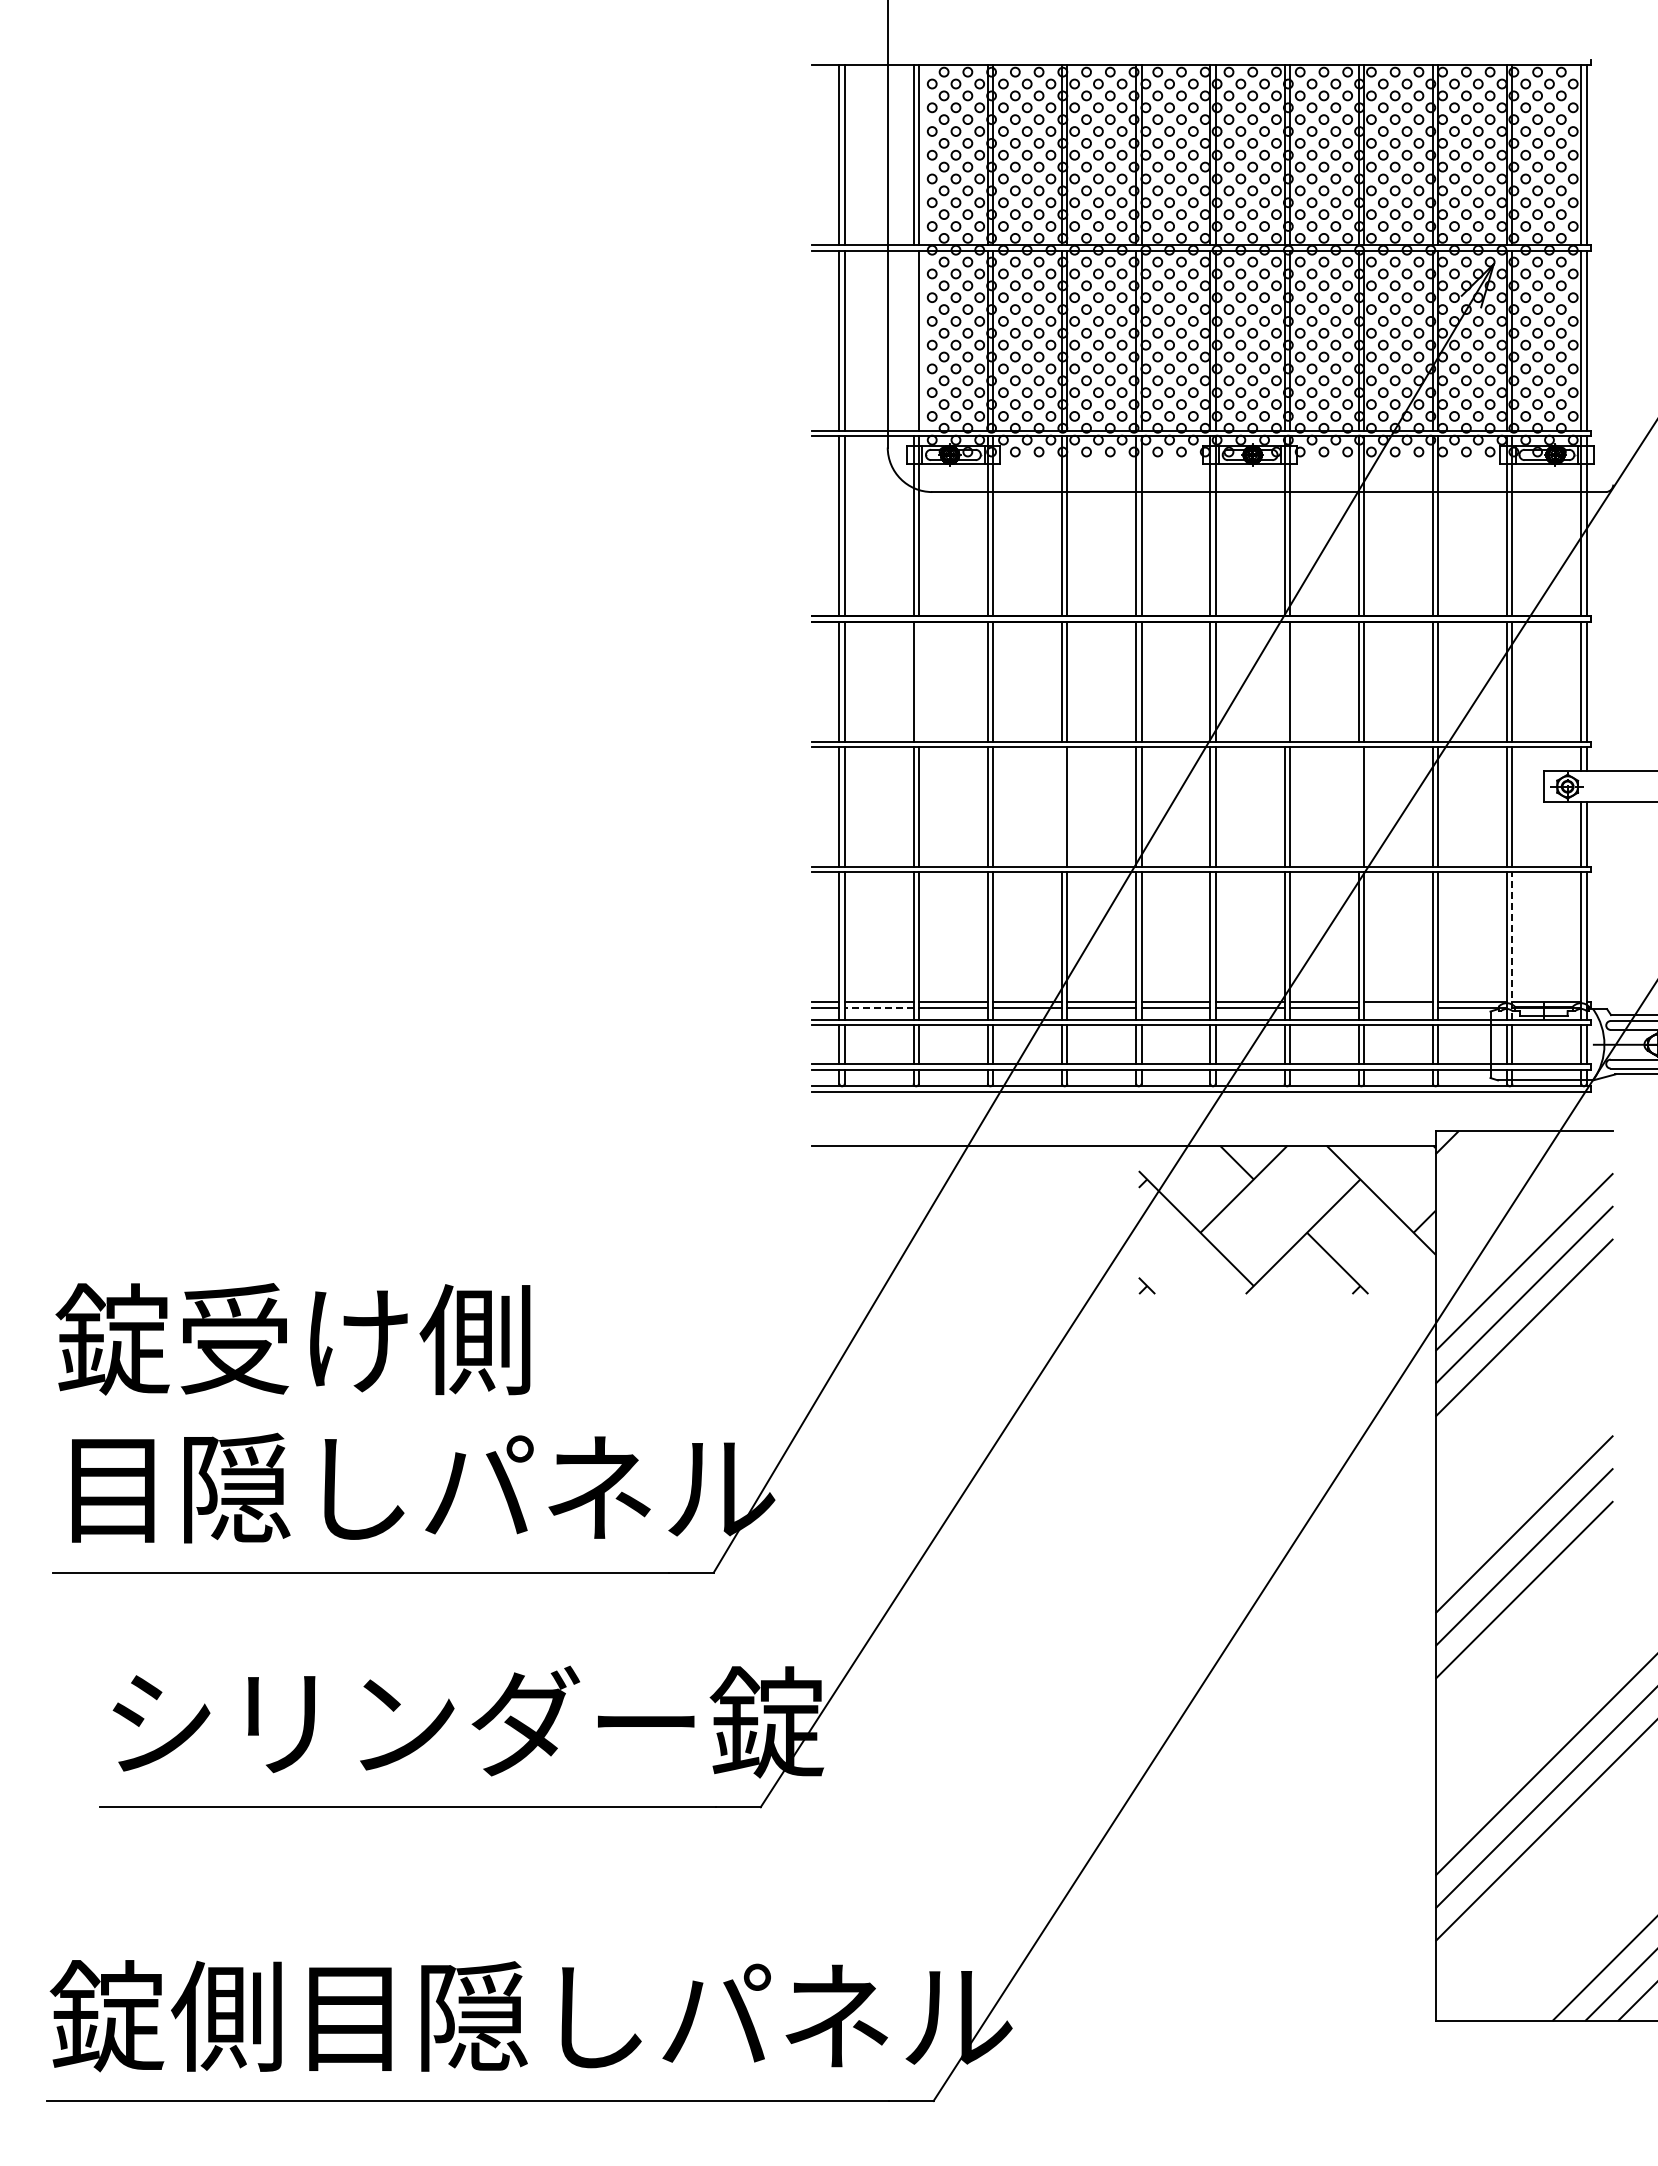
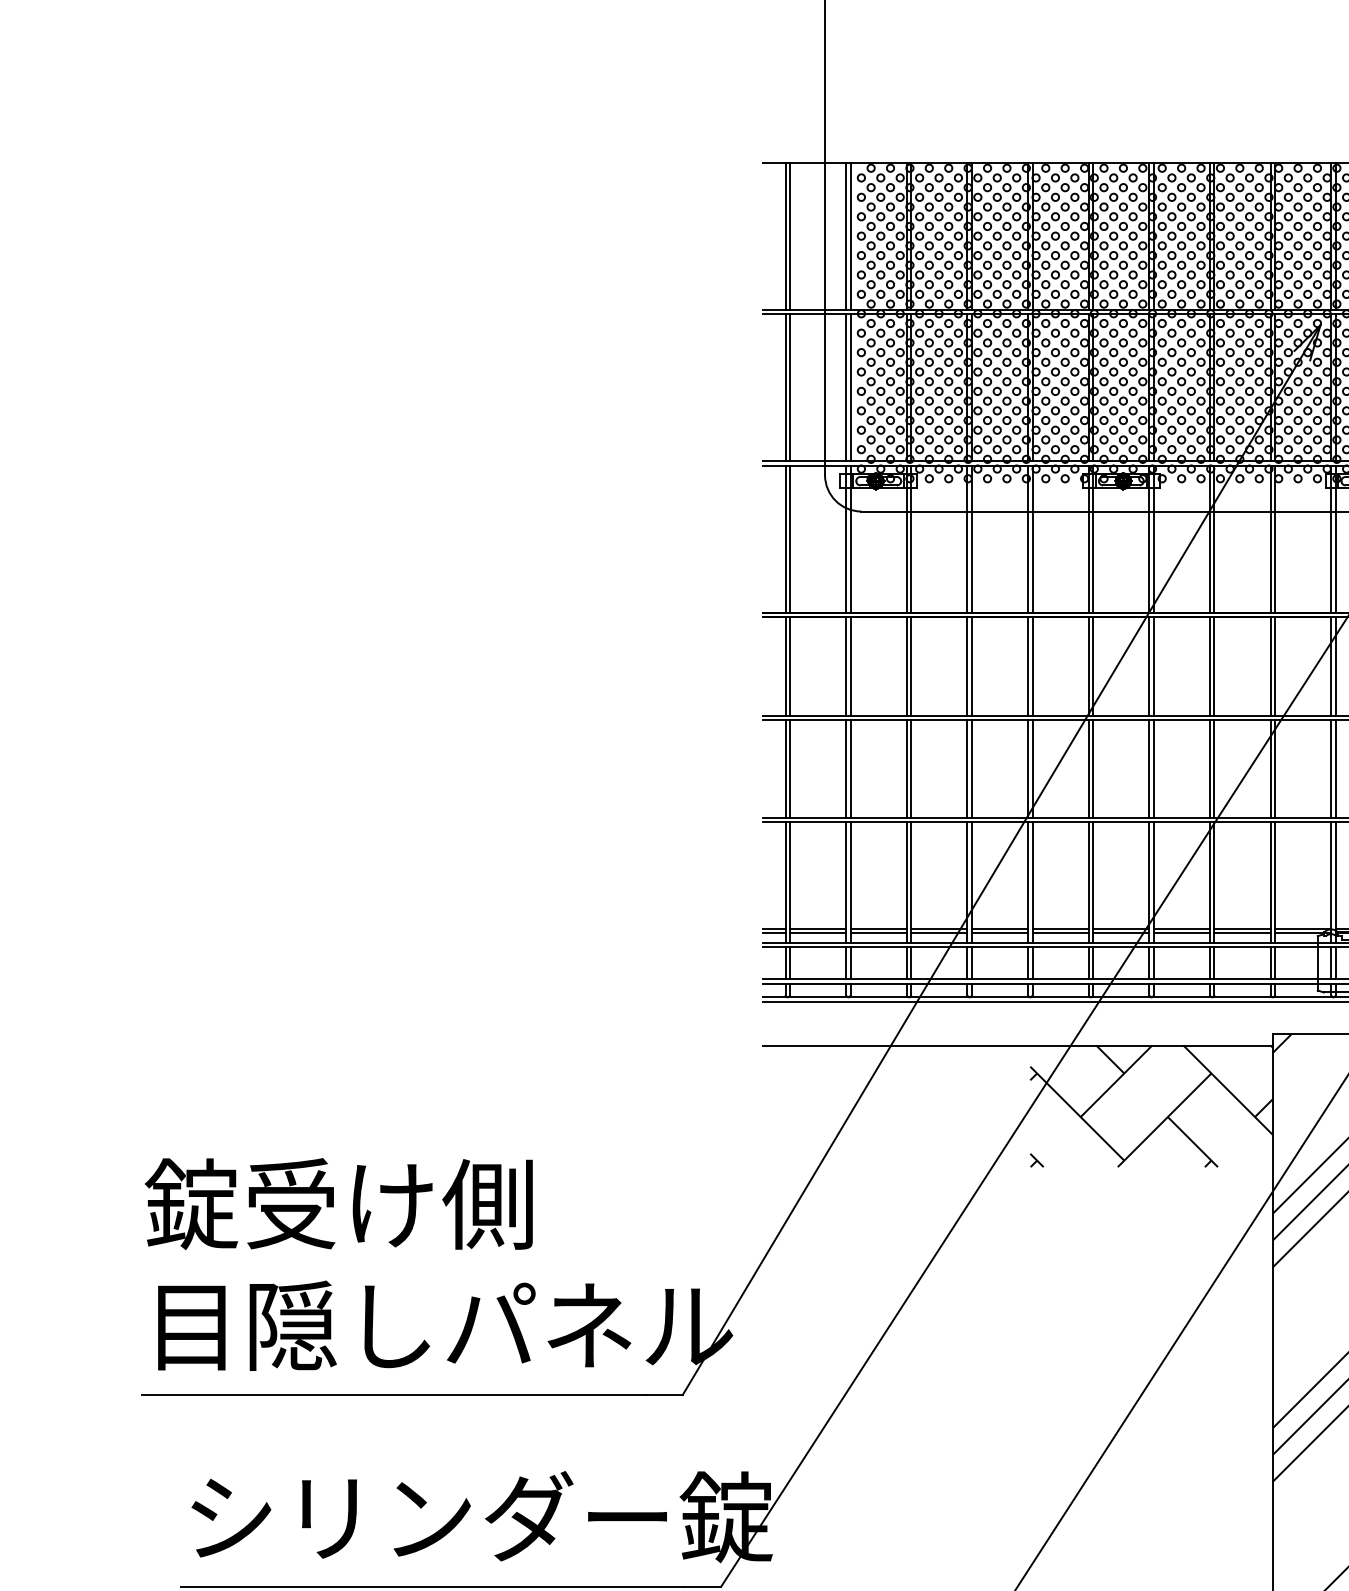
line: (913, 340) -> (846, 387), added
line: (918, 681) -> (850, 666), added
line: (1284, 681) -> (1149, 666), added
line: (1061, 806) -> (967, 768), added
line: (1358, 806) -> (1209, 768), added
line: (1512, 946) -> (1335, 883), dashed -> solid
line: (878, 1007) -> (817, 932), dashed -> solid
line: (1398, 1007) -> (1242, 932), added

